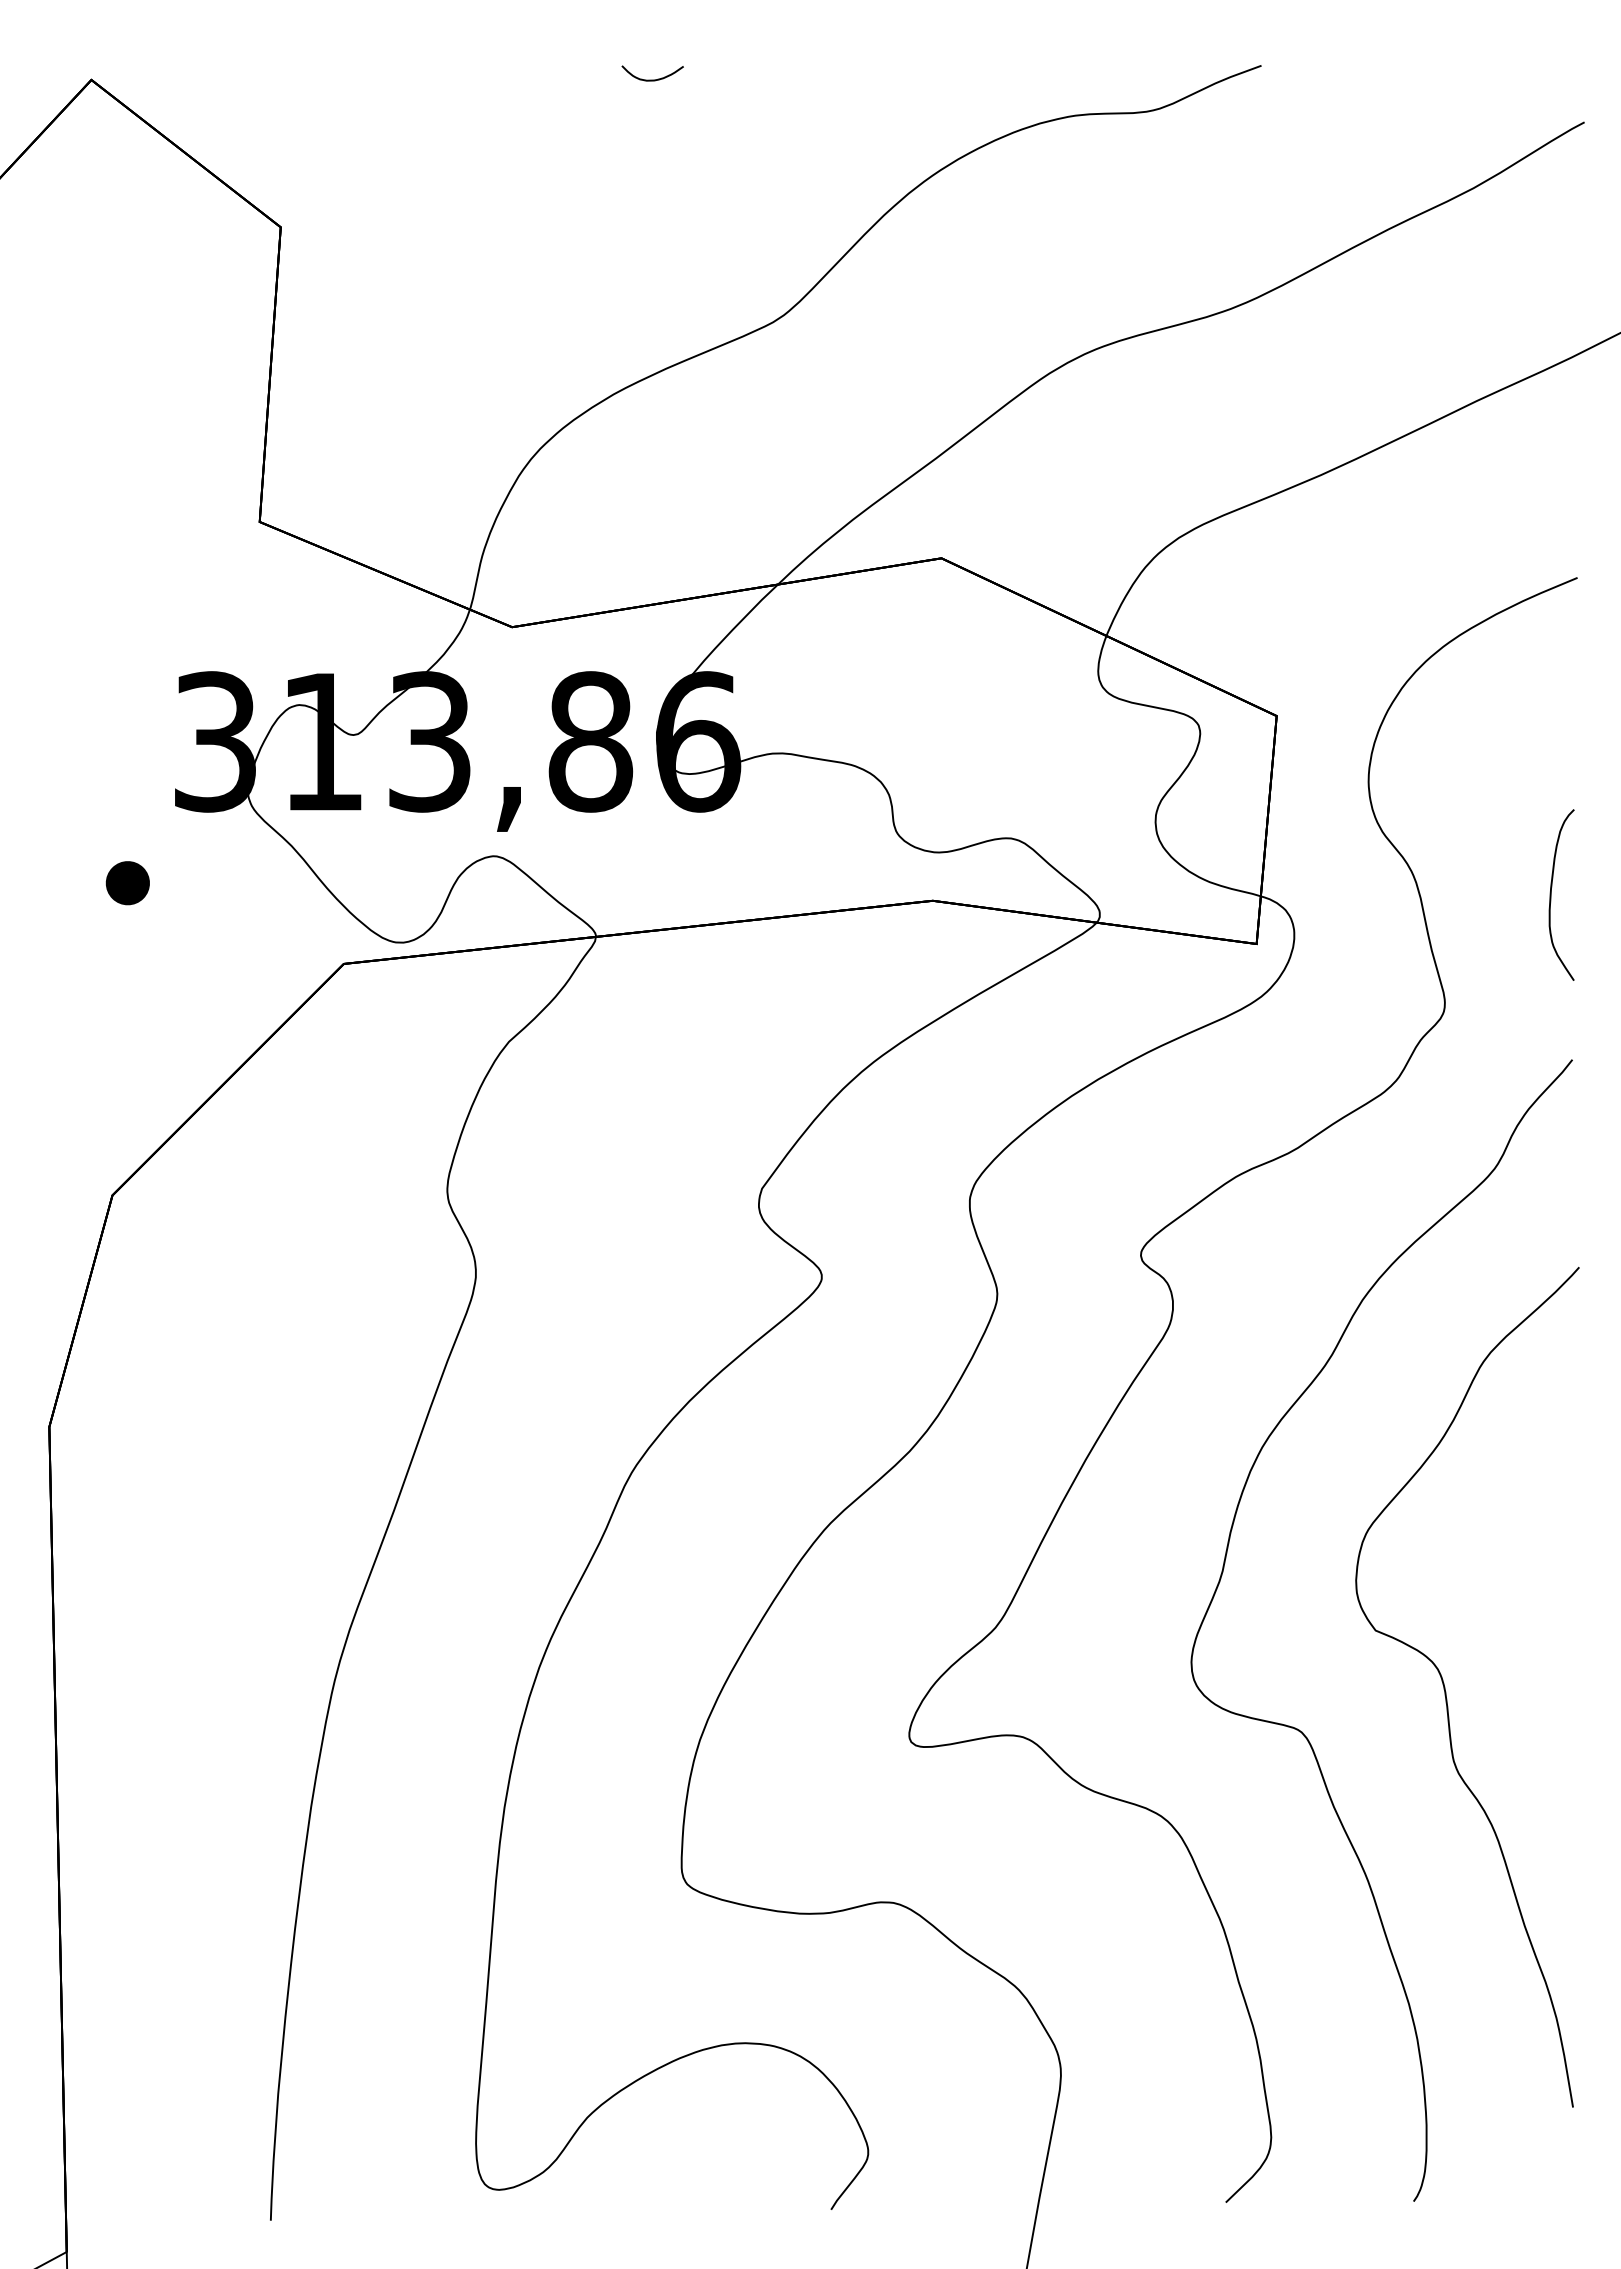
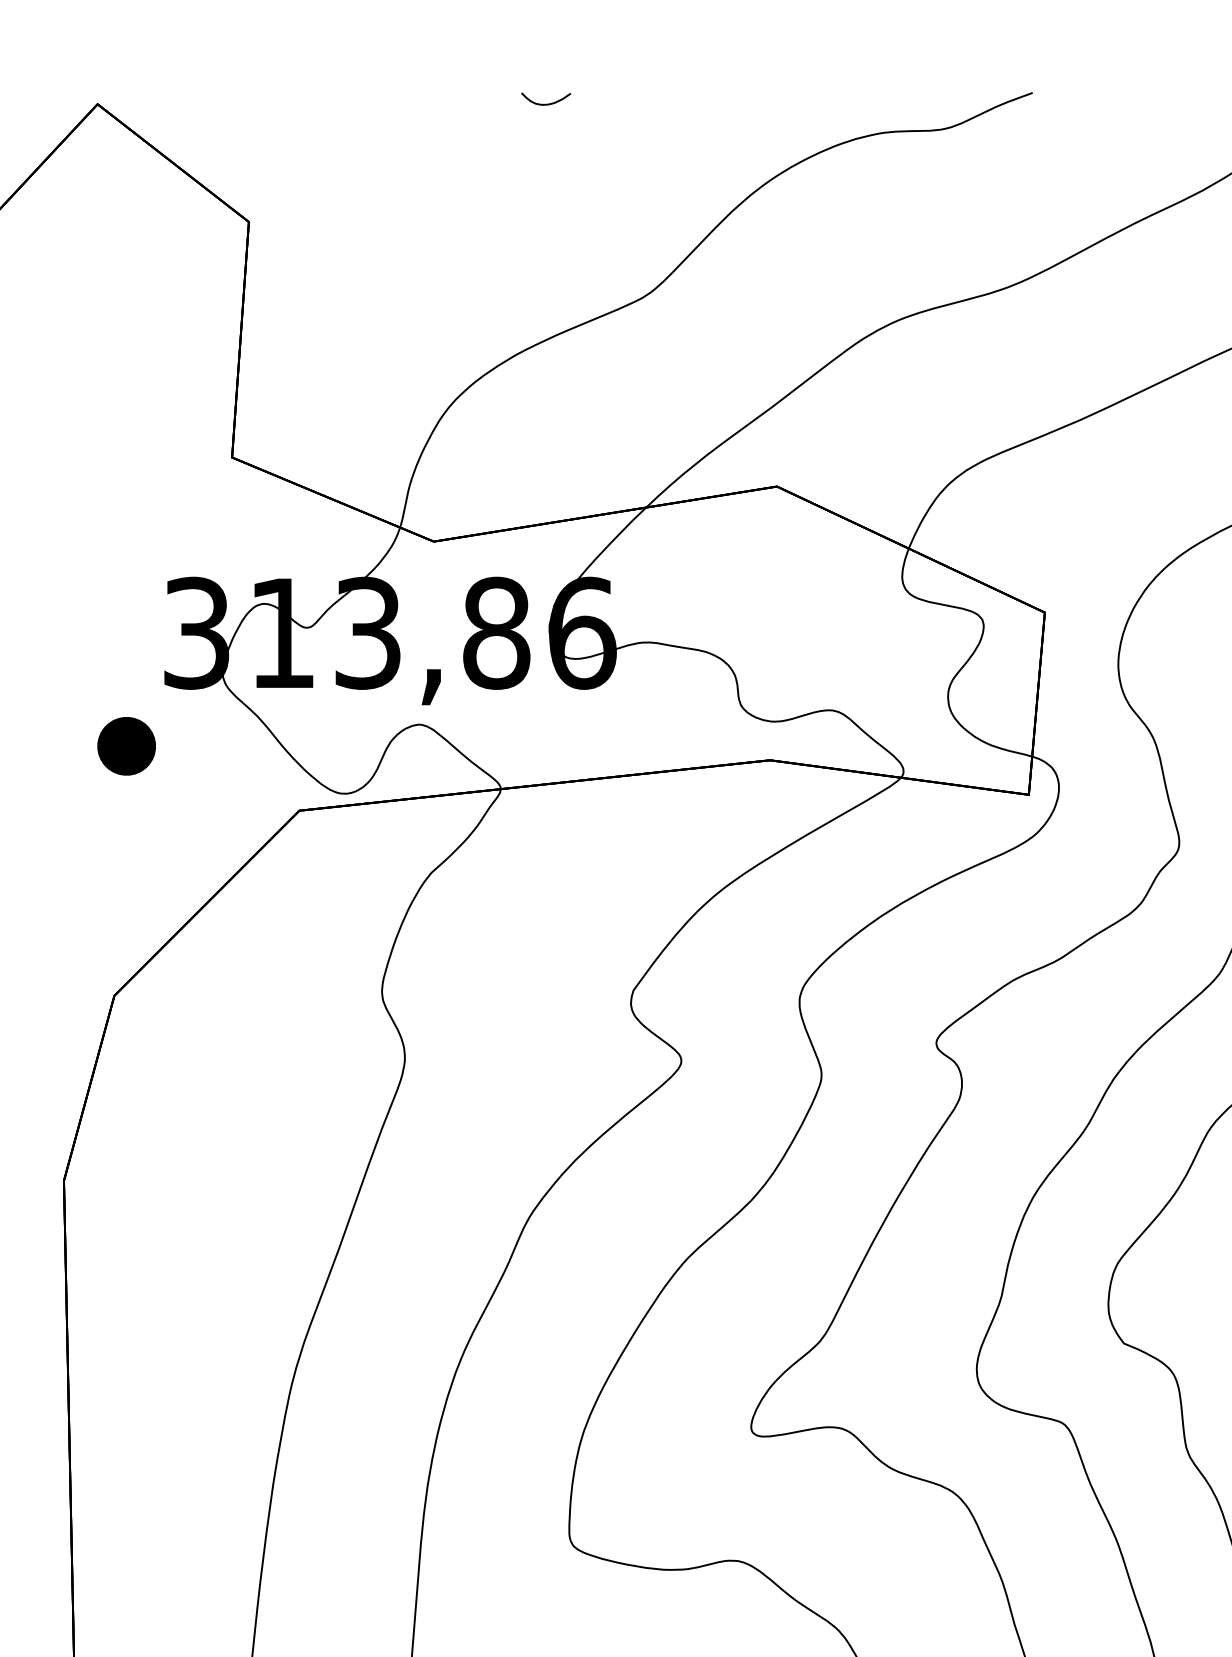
part: (127, 882) -> (126, 745), size x1.67

